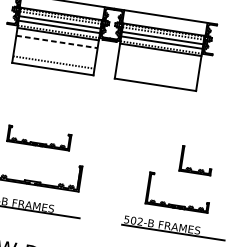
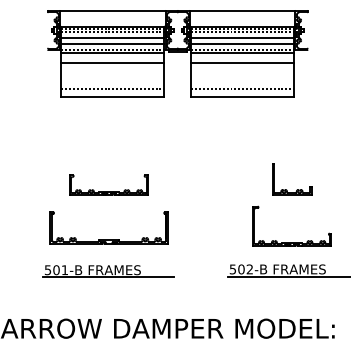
line: (57, 41) -> (113, 62), dashed -> solid
line: (159, 57) -> (242, 62), added
line: (156, 77) -> (242, 88), added
part: (198, 169) -> (296, 189), moved

